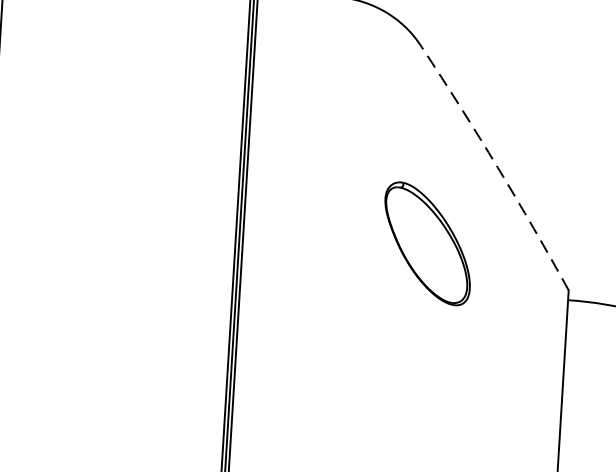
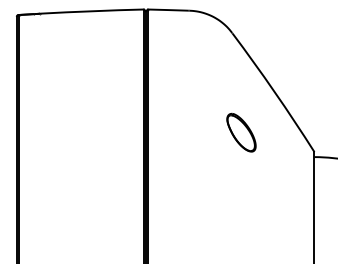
arc: (497, 168) -> (274, 92), dashed -> solid
part: (427, 243) -> (241, 132), size x0.62

